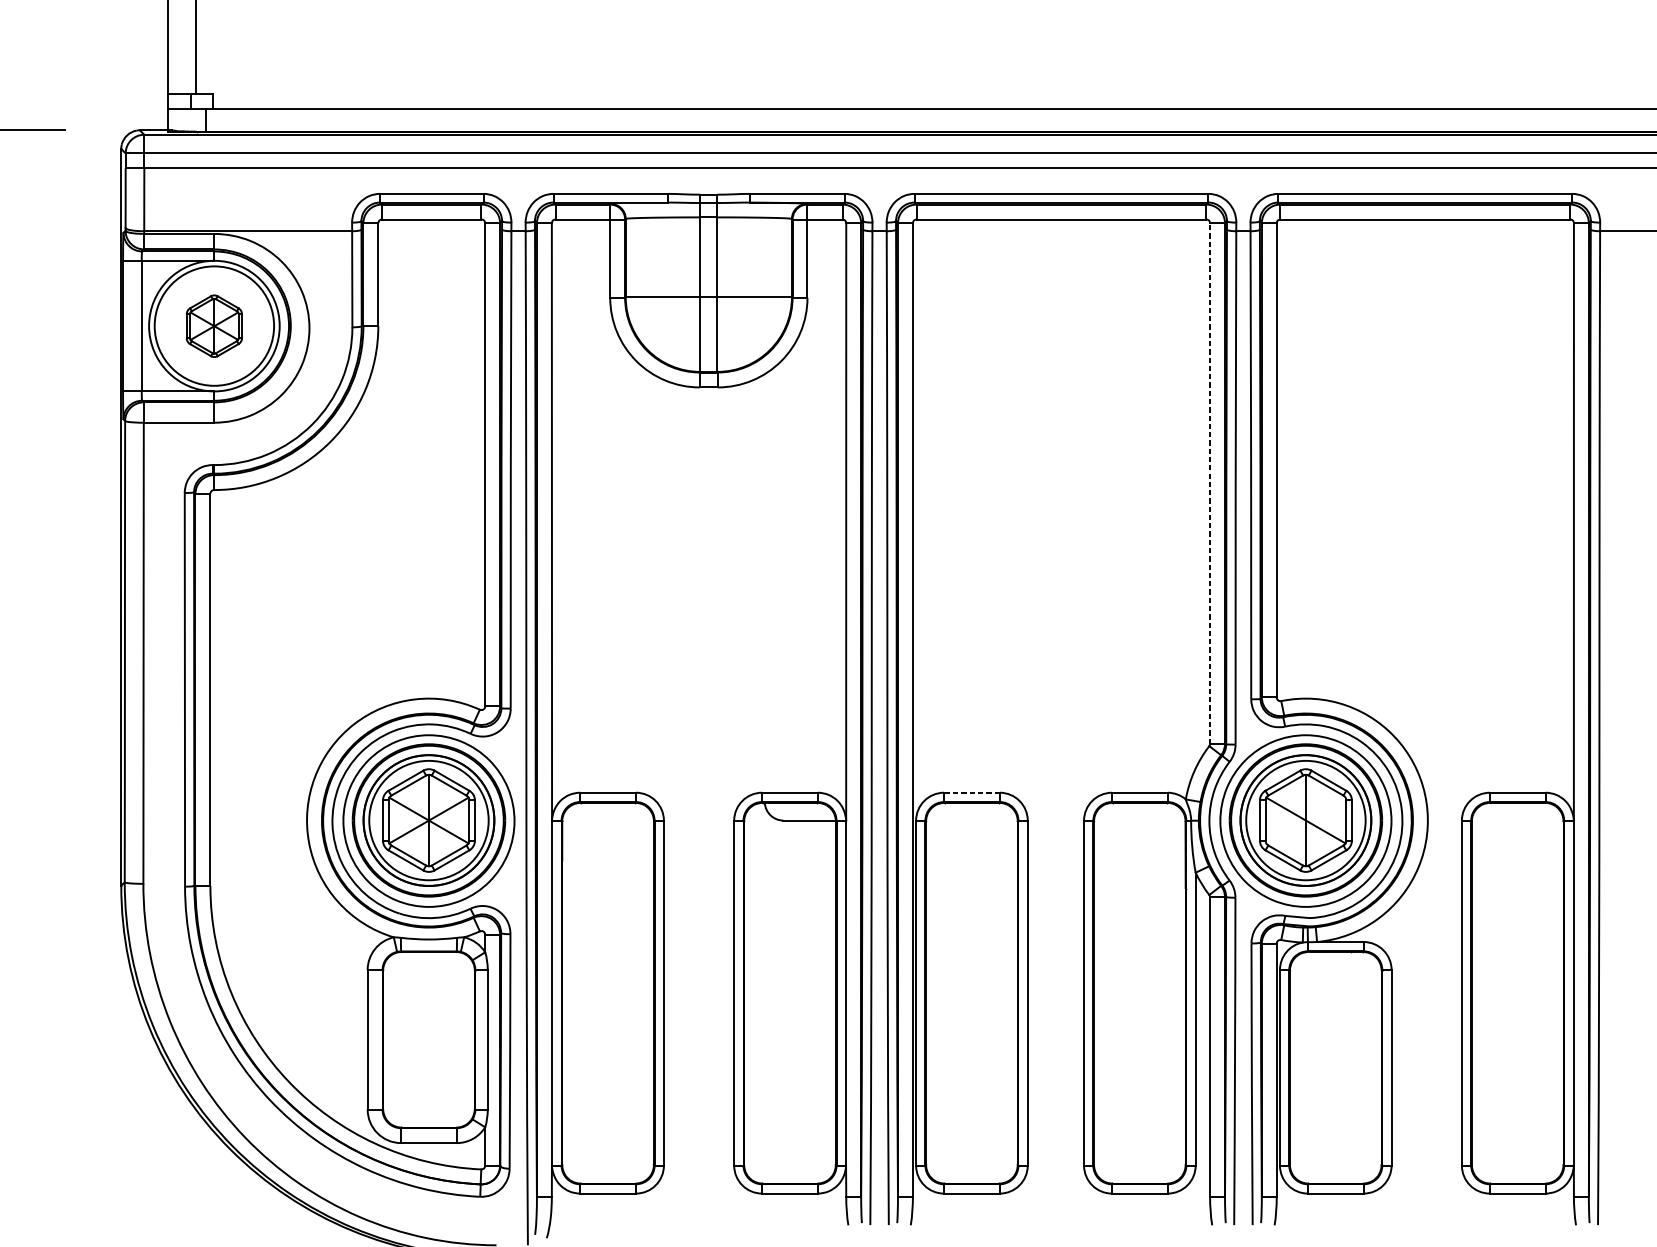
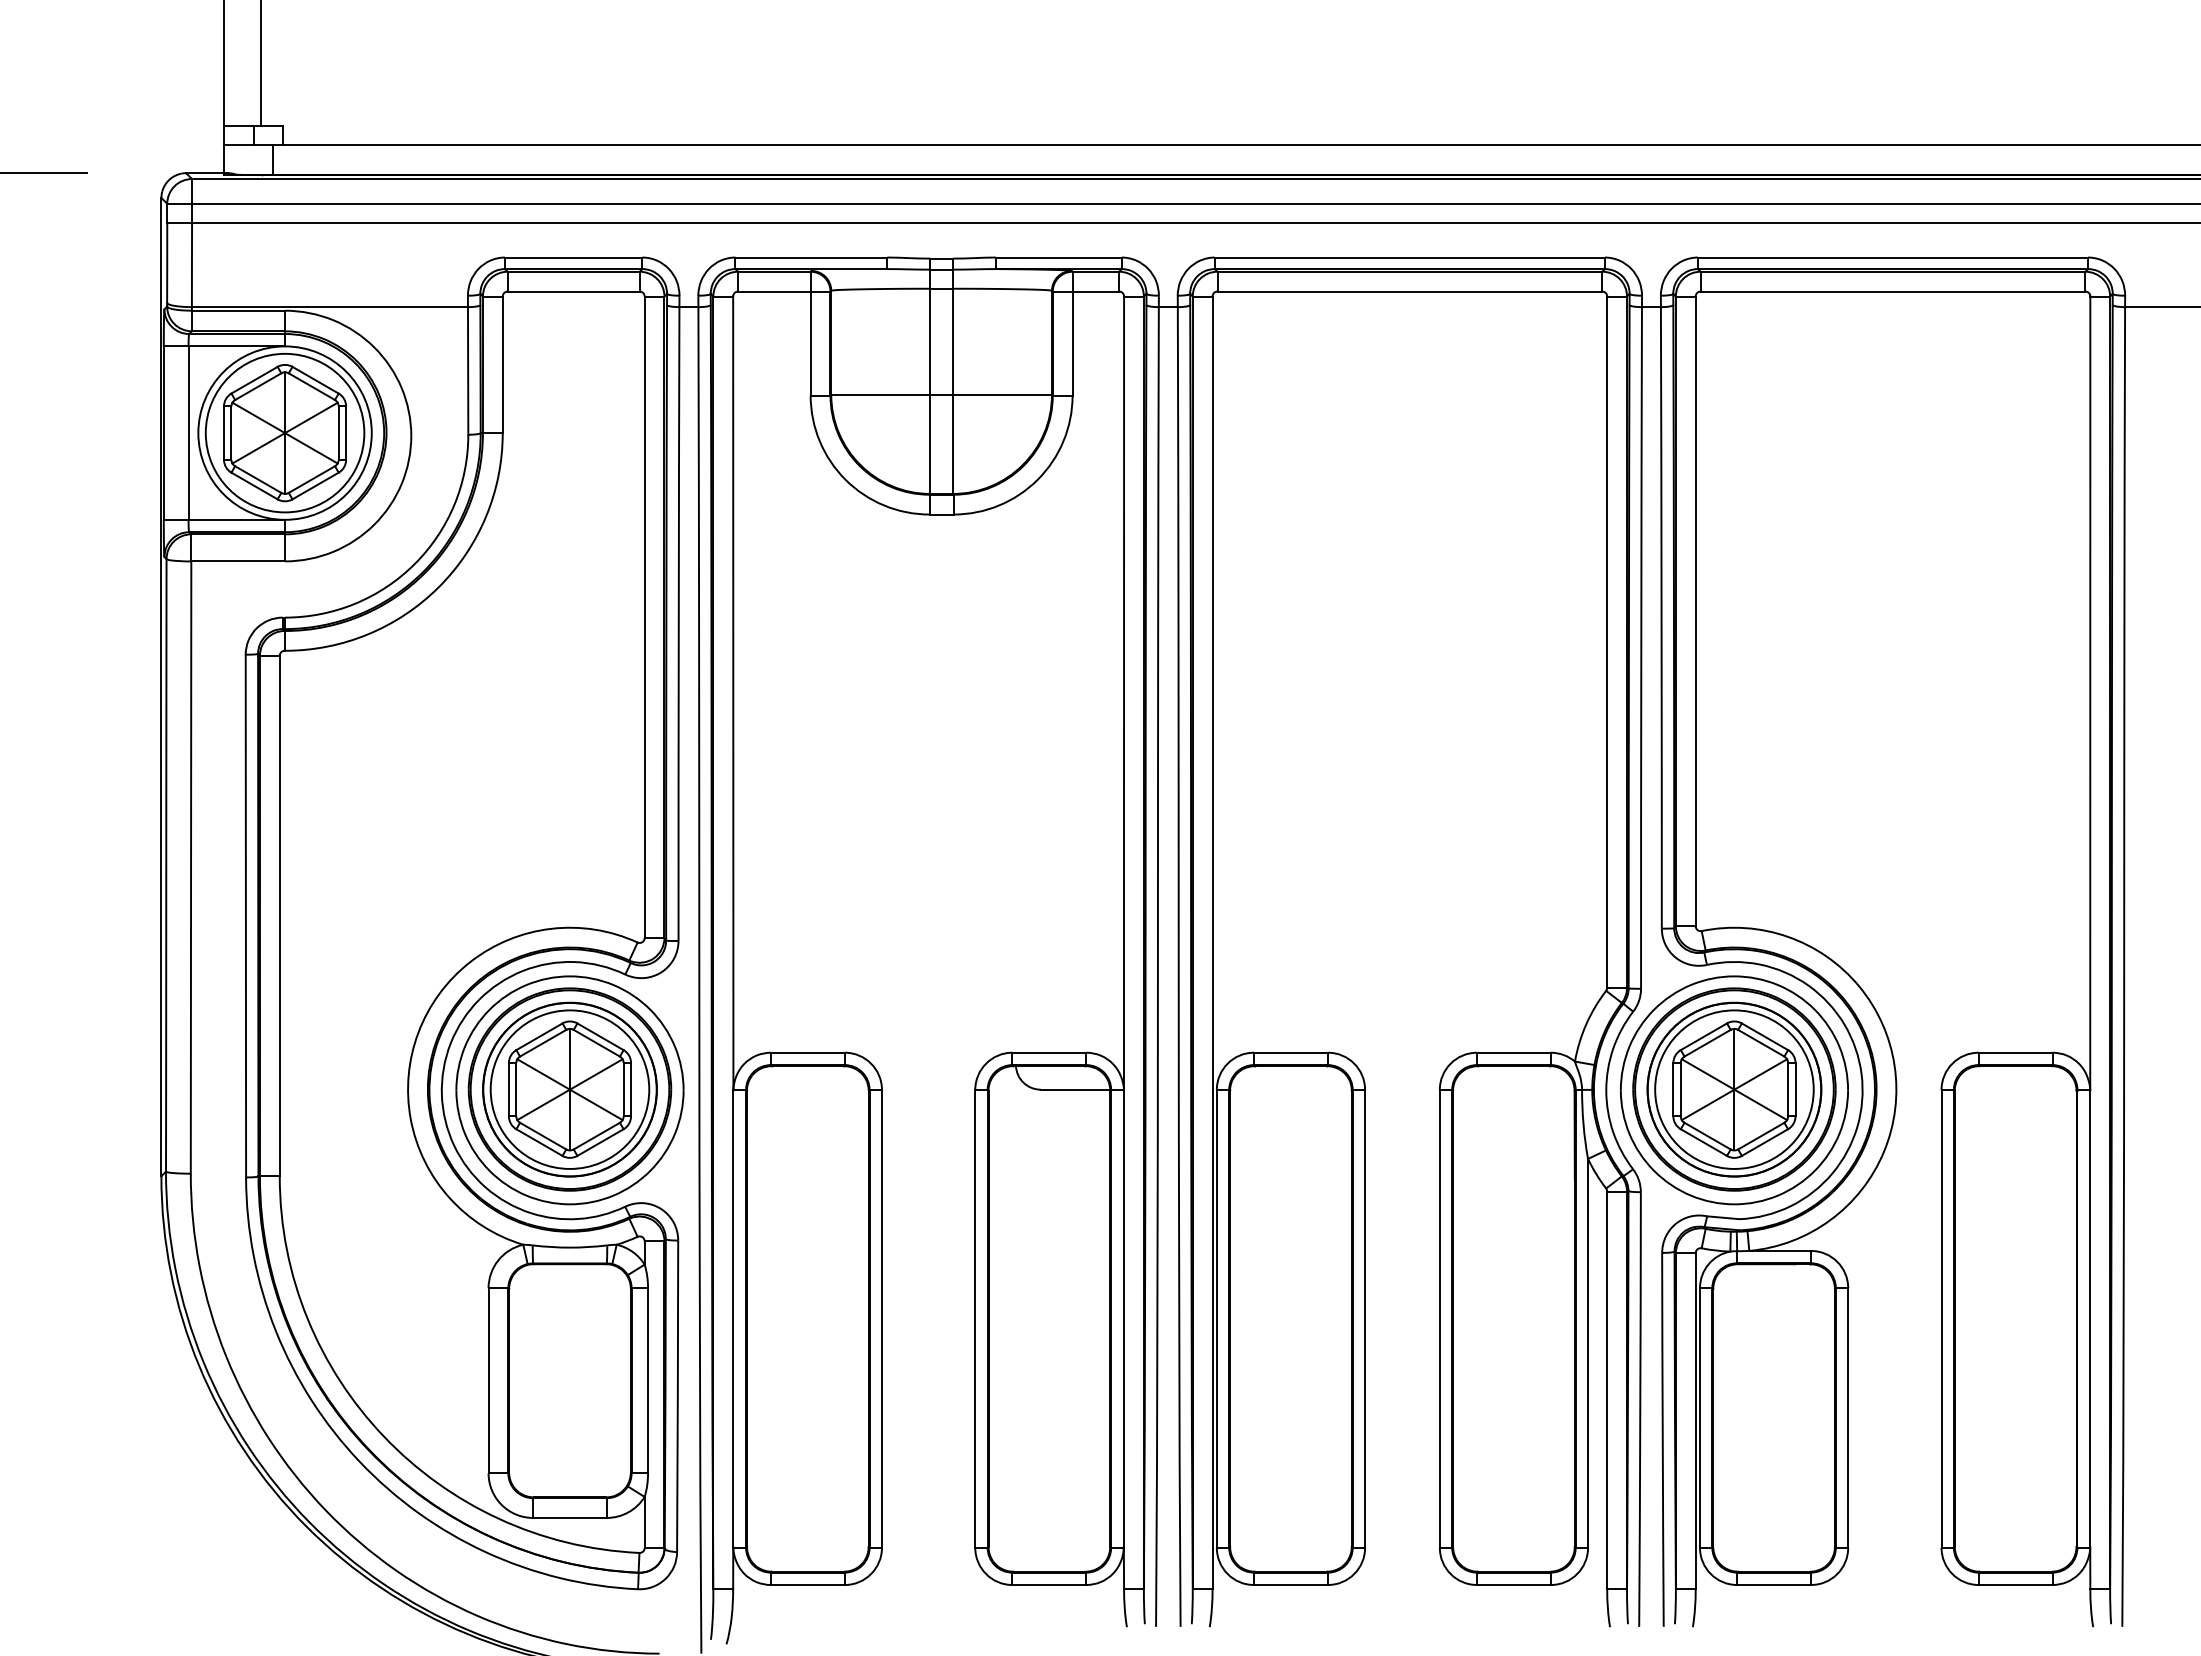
part: (213, 326) -> (284, 433), size x1.67
line: (1210, 483) -> (1607, 642), dashed -> solid
line: (971, 792) -> (1290, 1052), dashed -> solid
line: (1305, 820) -> (1734, 1089), added

